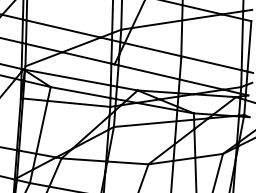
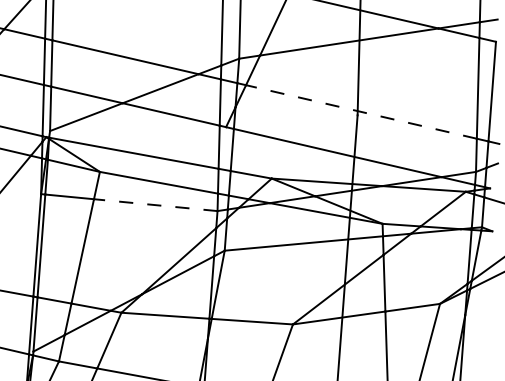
line: (182, 56) -> (360, 111), solid -> dashed
line: (78, 103) -> (154, 204), solid -> dashed

